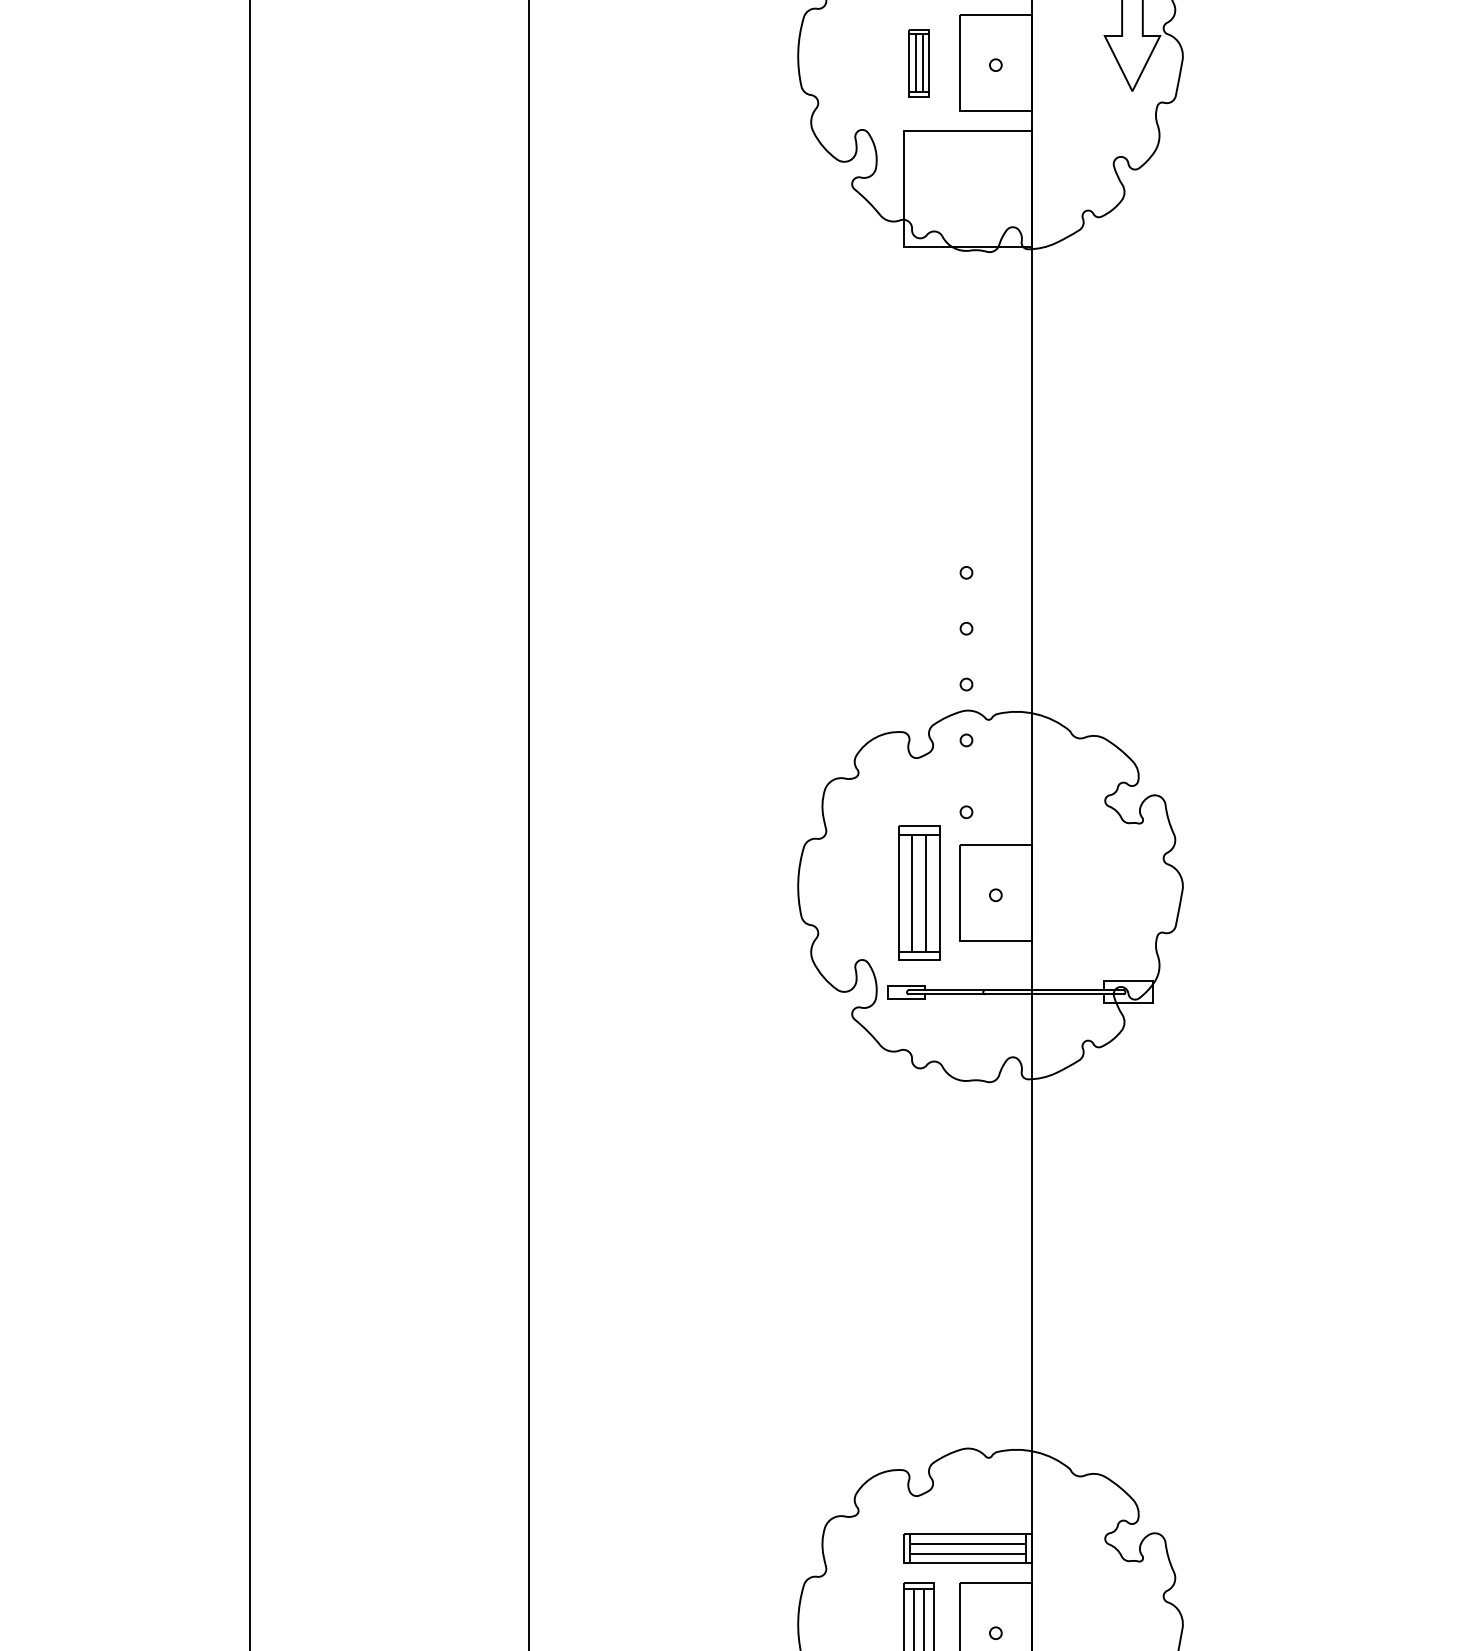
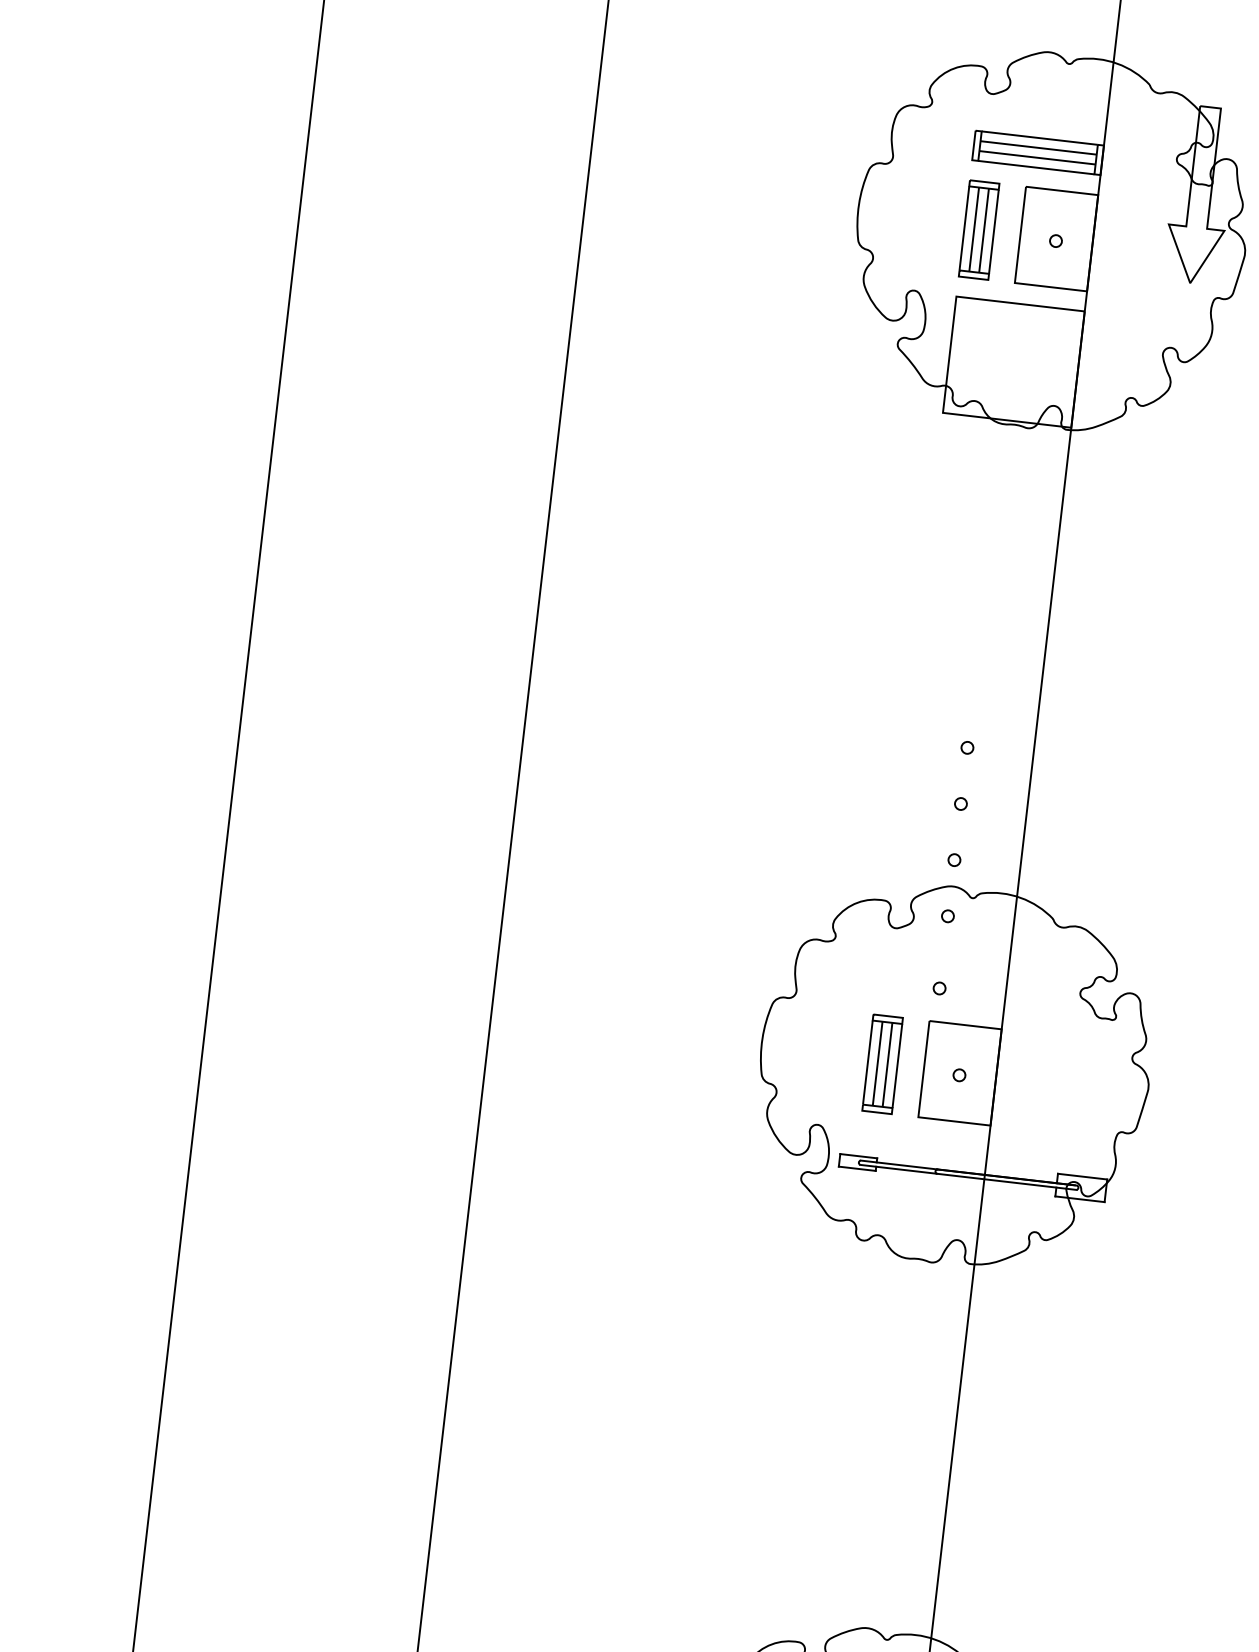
part: (918, 62) -> (978, 229), size x1.43
part: (918, 892) -> (882, 1063), size x0.71

